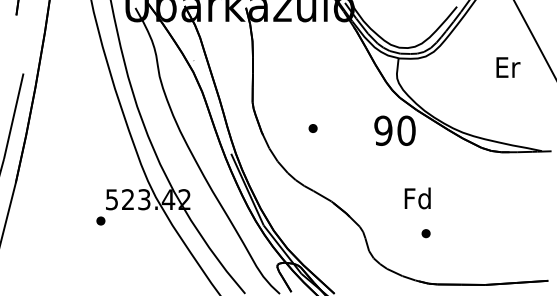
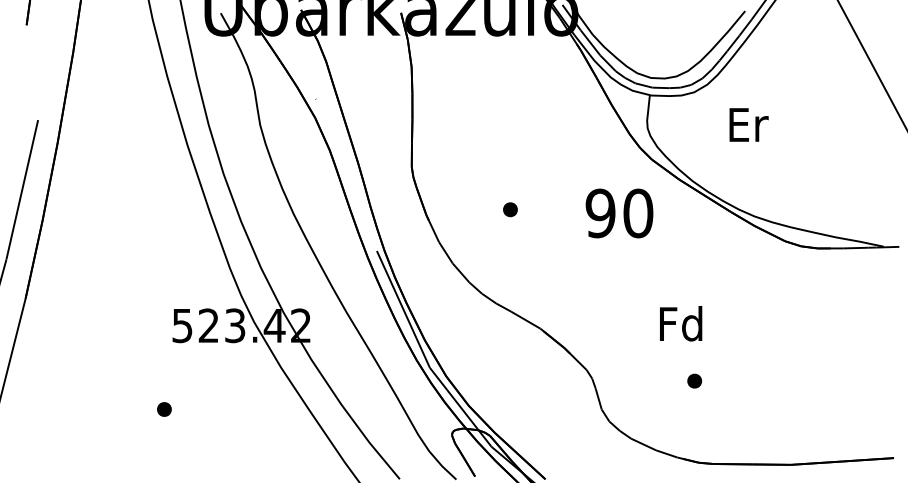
text: (508, 67) -> (749, 124), moved
text: (394, 130) -> (618, 212), moved
part: (100, 220) -> (163, 408), moved

